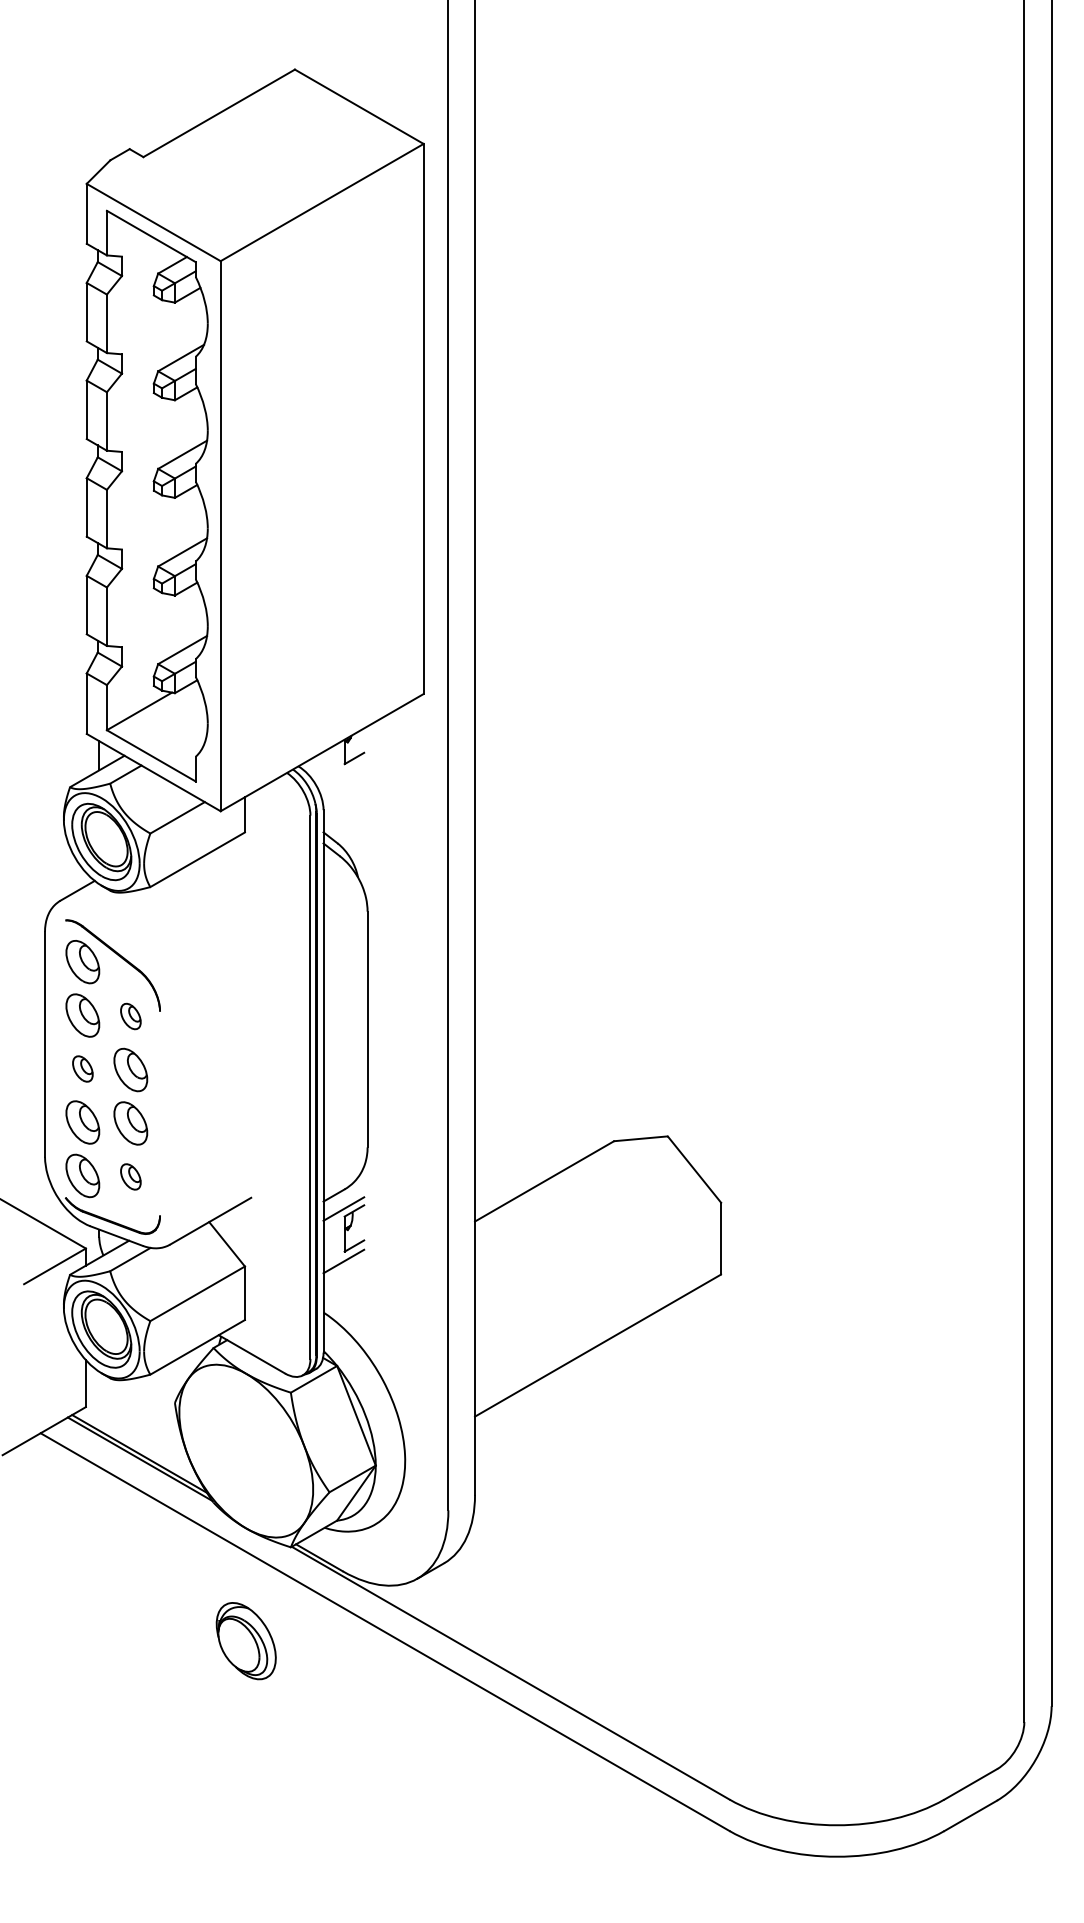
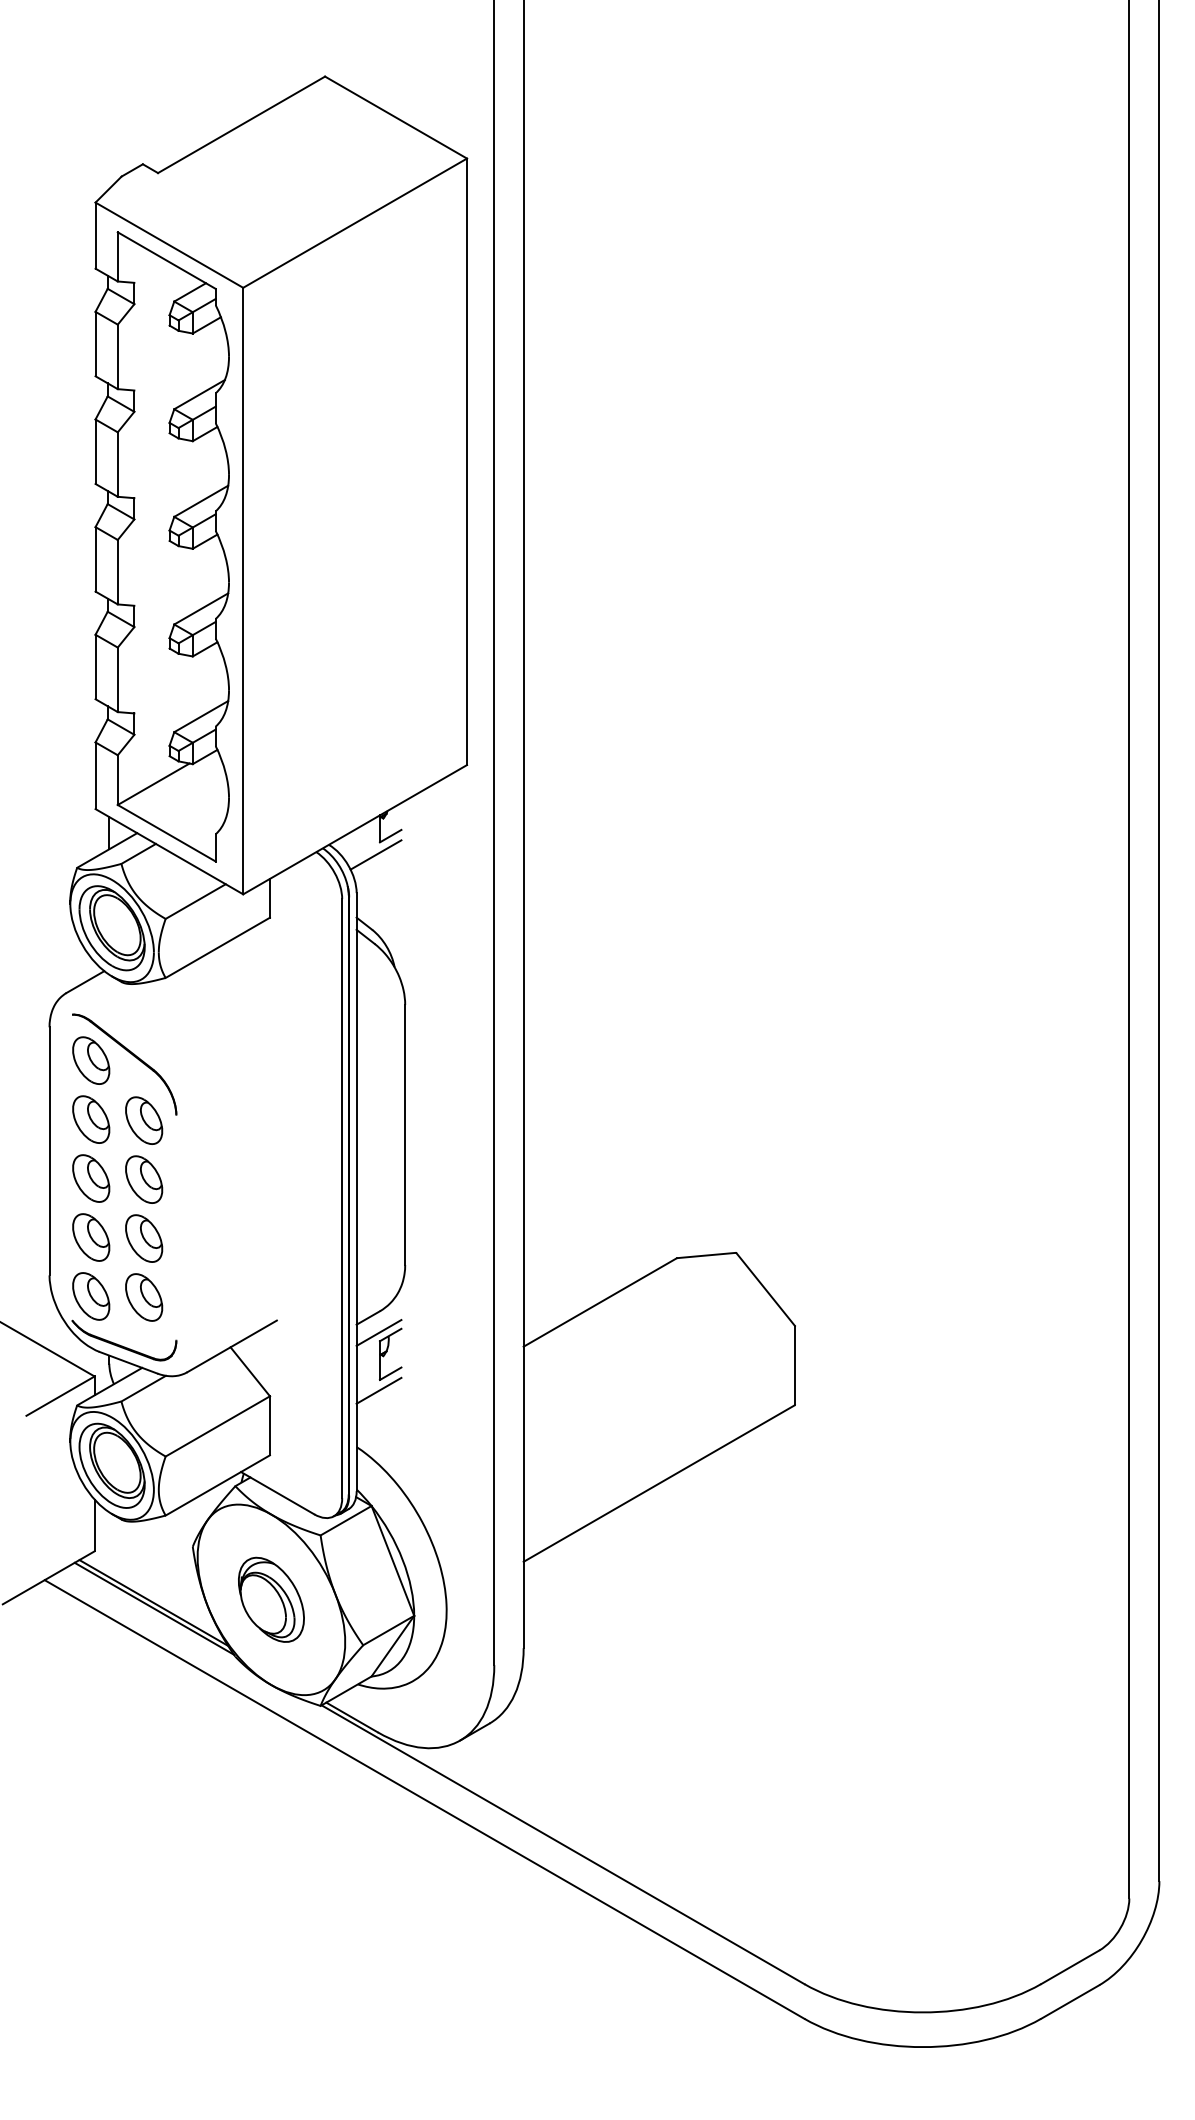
line: (341, 775) -> (376, 854), added
part: (130, 1016) -> (143, 1120), size x1.67
part: (82, 1068) -> (90, 1177), size x1.67
part: (130, 1176) -> (143, 1297), size x1.67
part: (245, 1641) -> (270, 1600), moved

